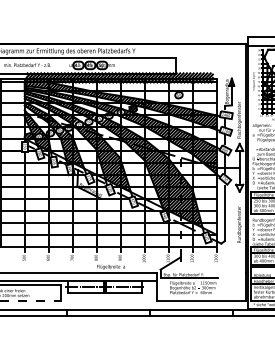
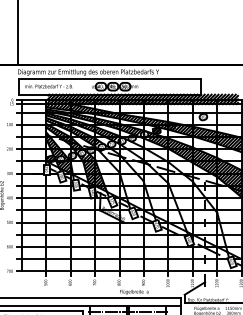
hatch: (104, 158) -> (127, 181), removed
hatch: (150, 173) -> (174, 196), removed

